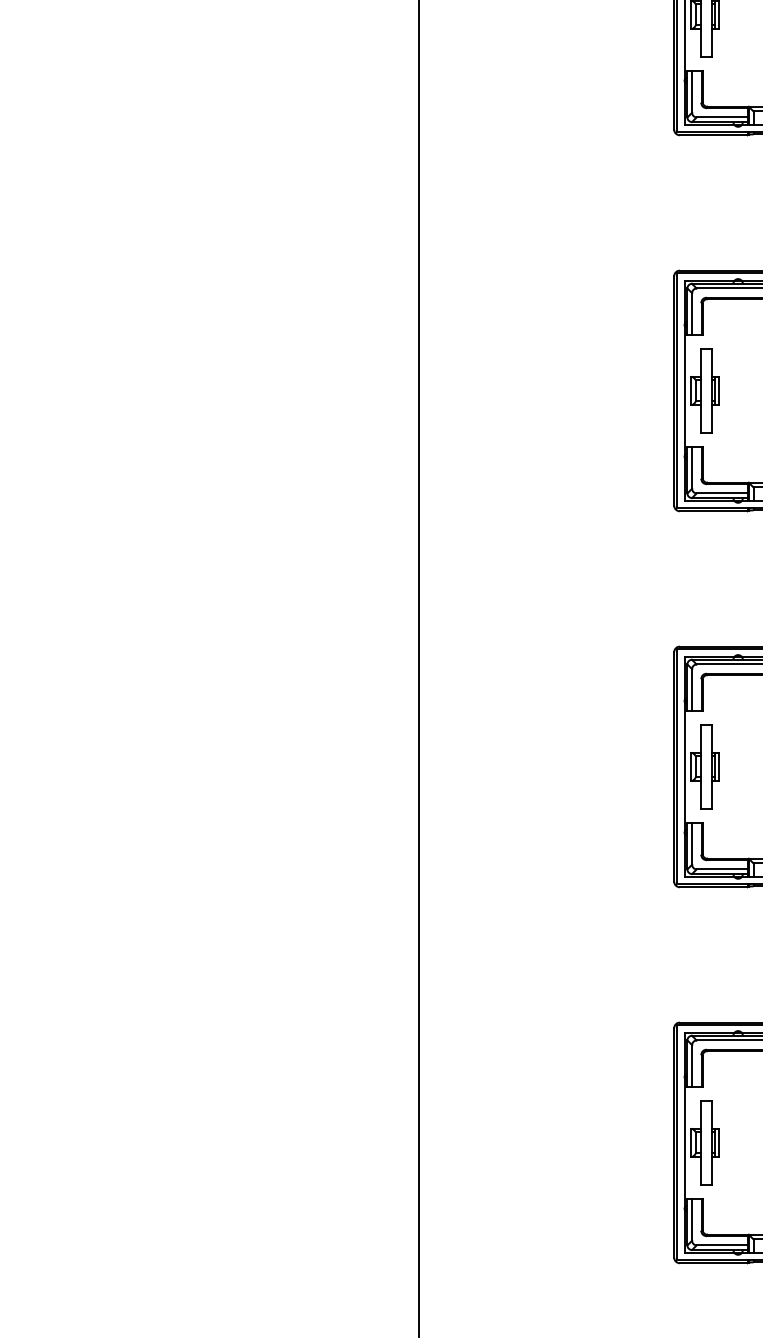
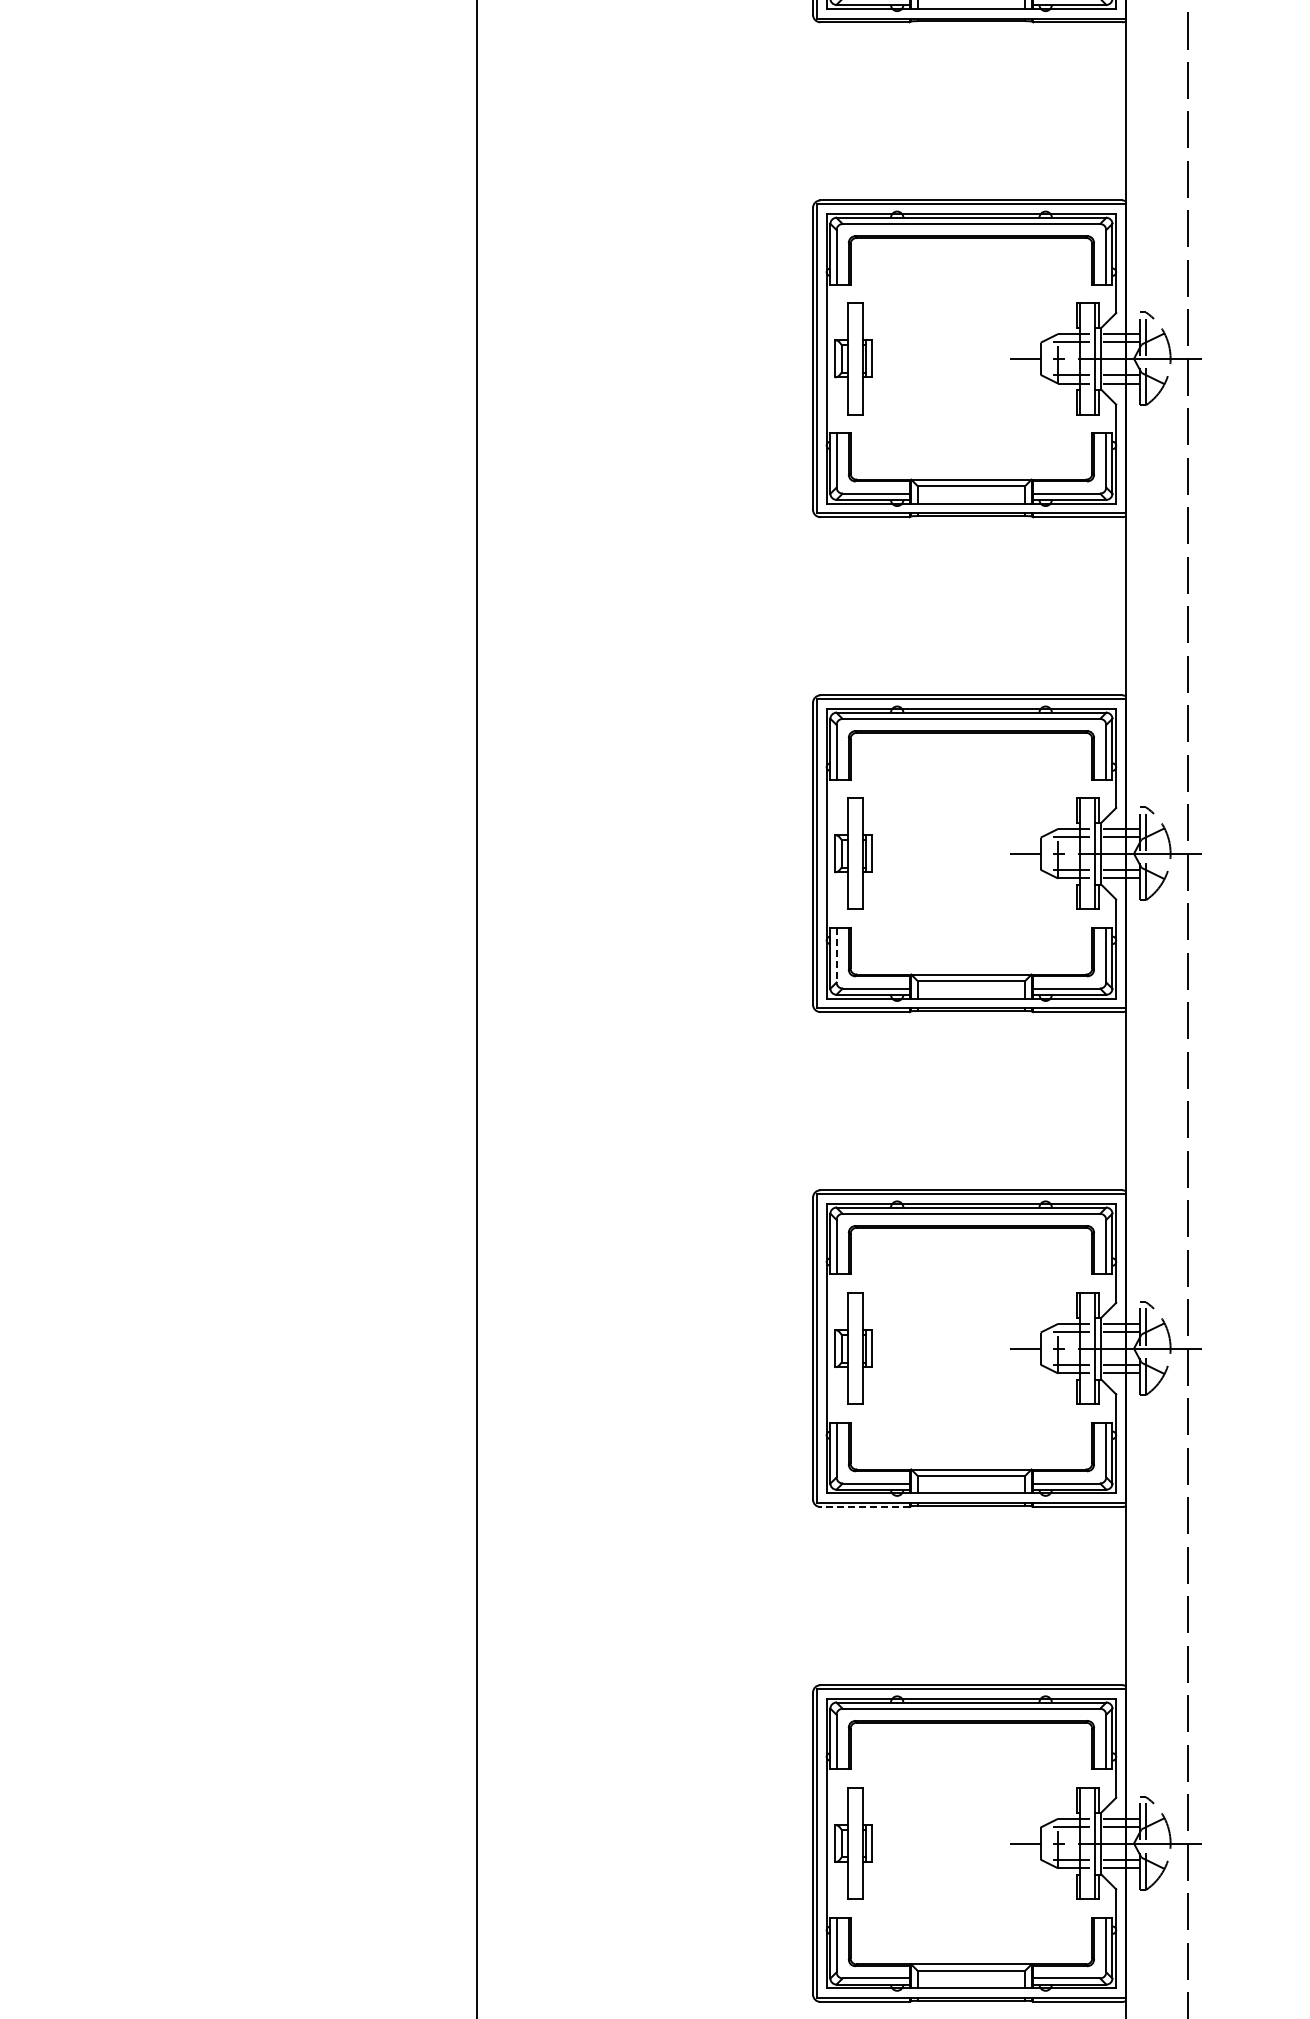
line: (692, 844) -> (836, 955), solid -> dashed
line: (714, 1263) -> (865, 1507), solid -> dashed

